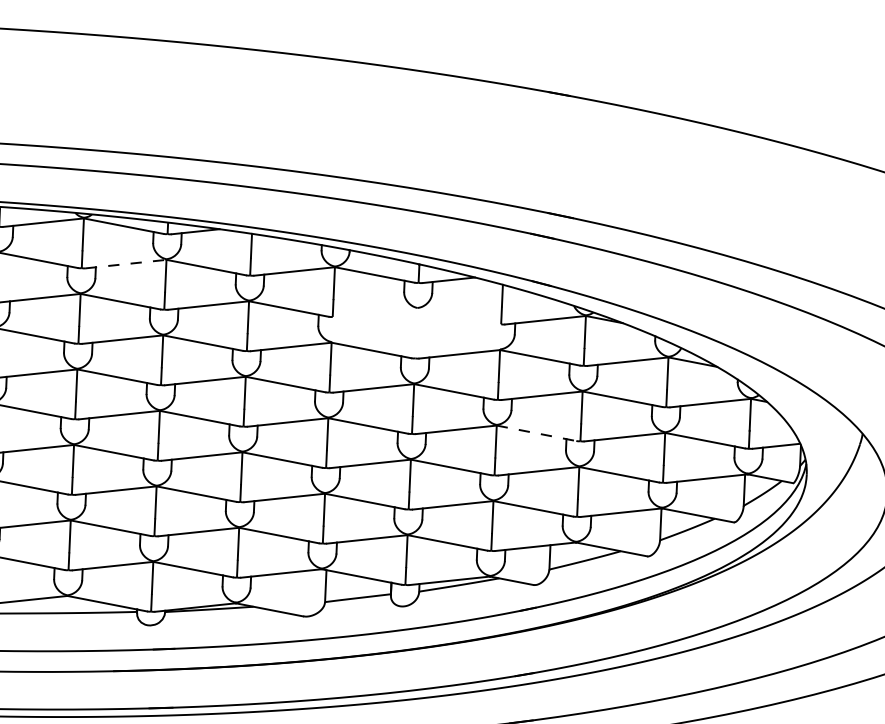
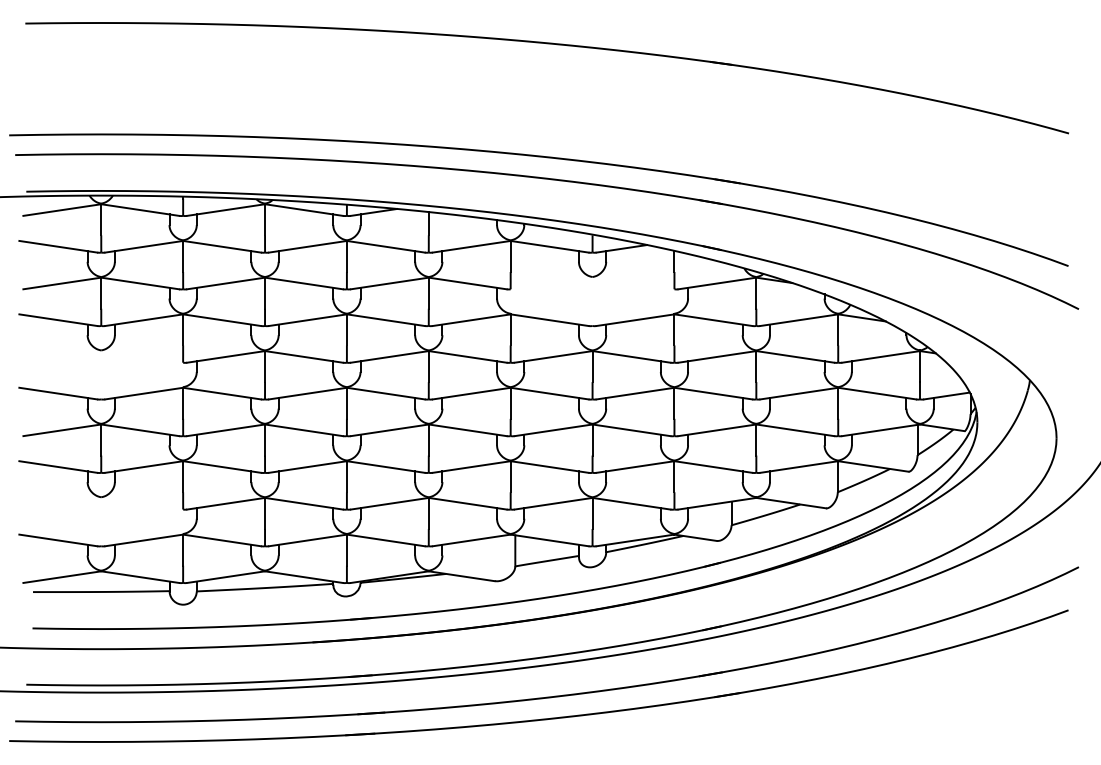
line: (126, 263) -> (308, 246), dashed -> solid
line: (536, 433) -> (713, 393), dashed -> solid

